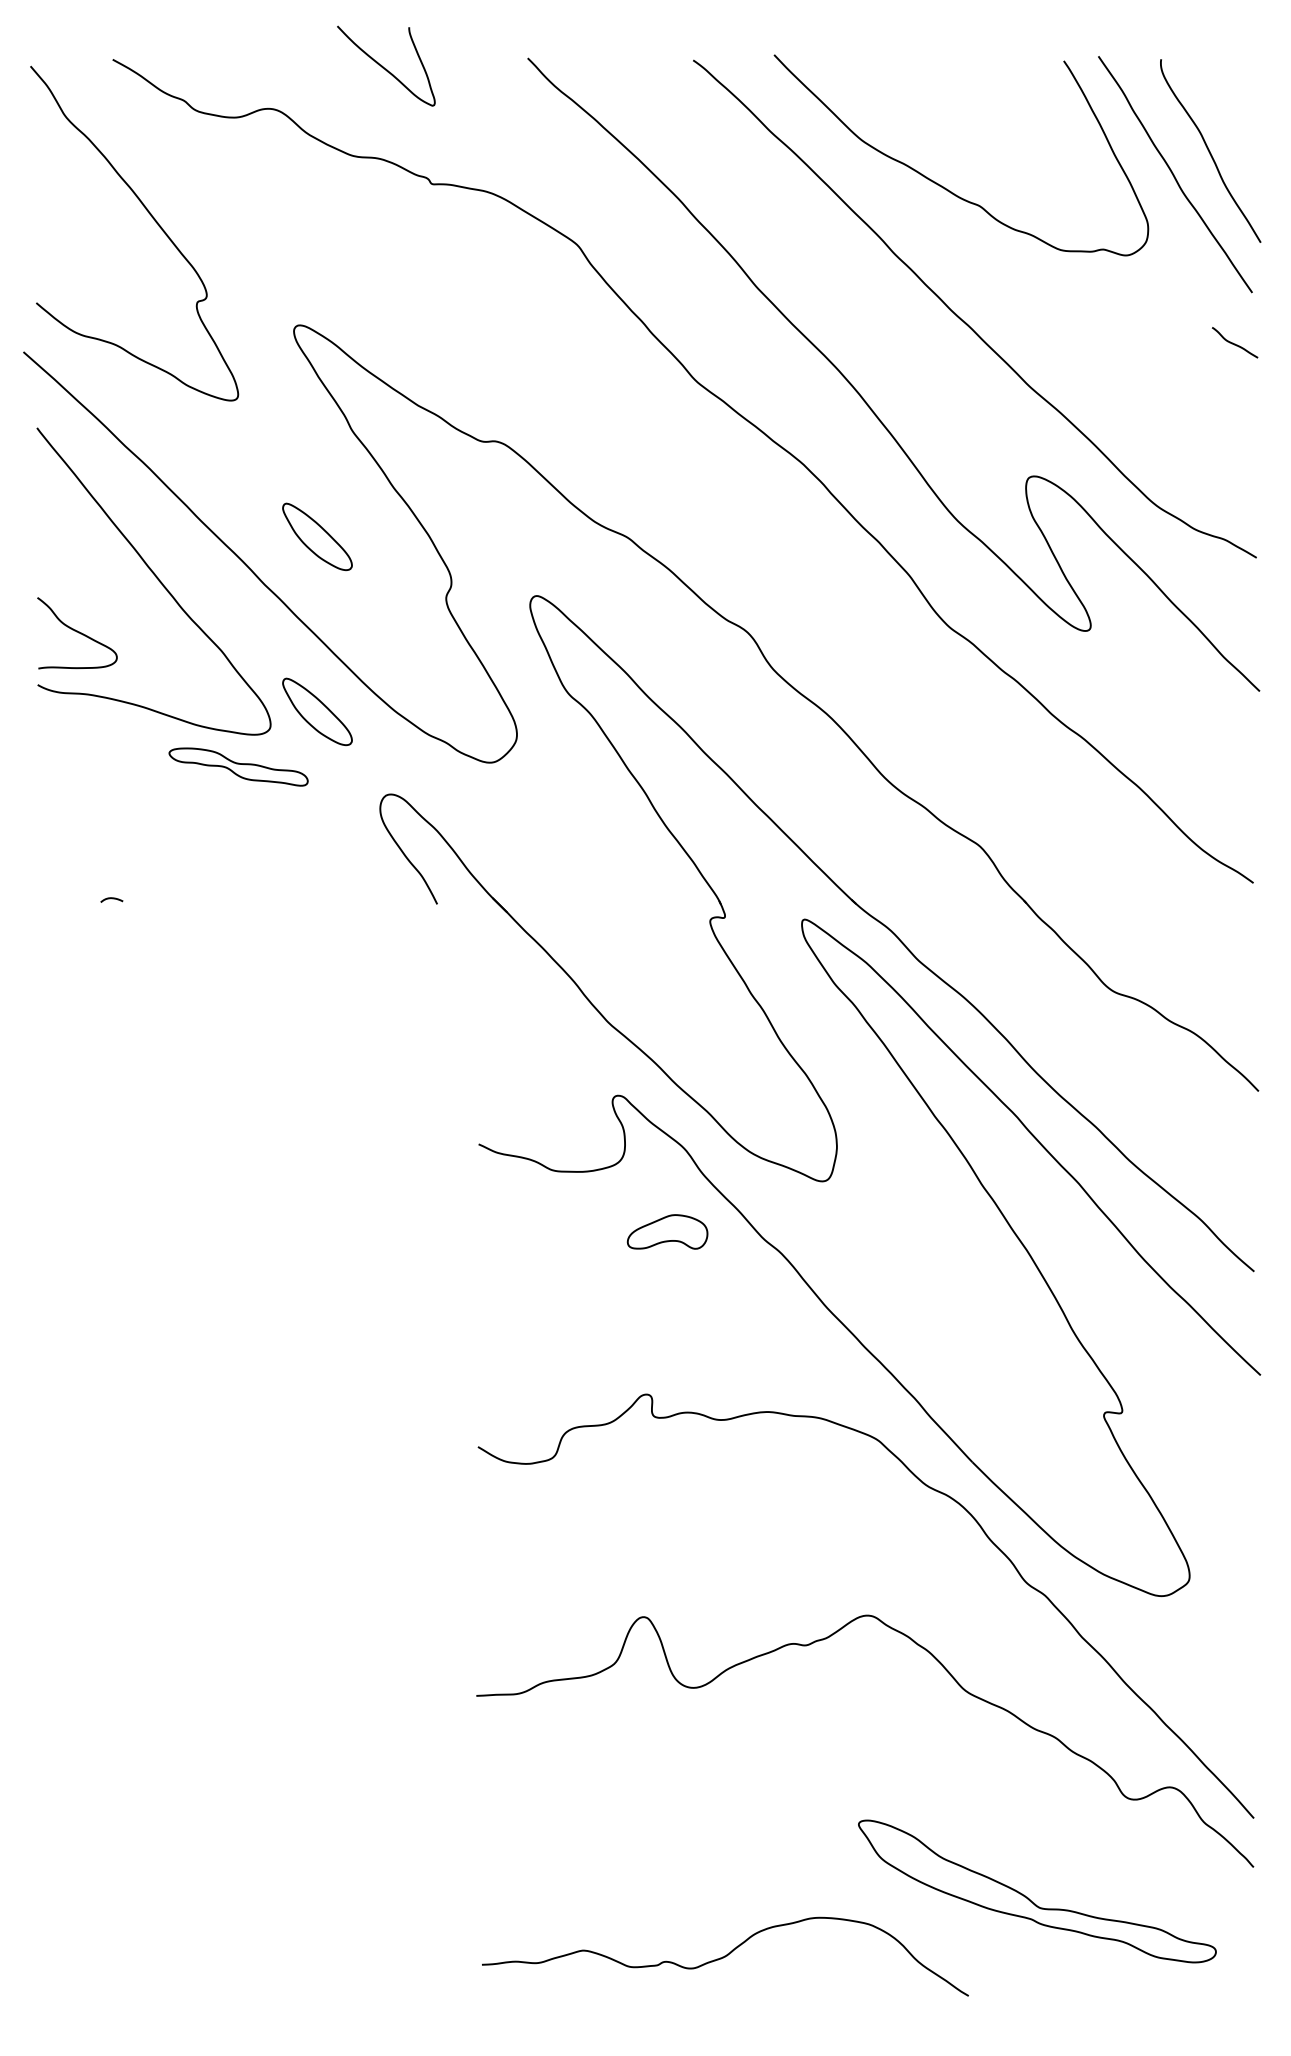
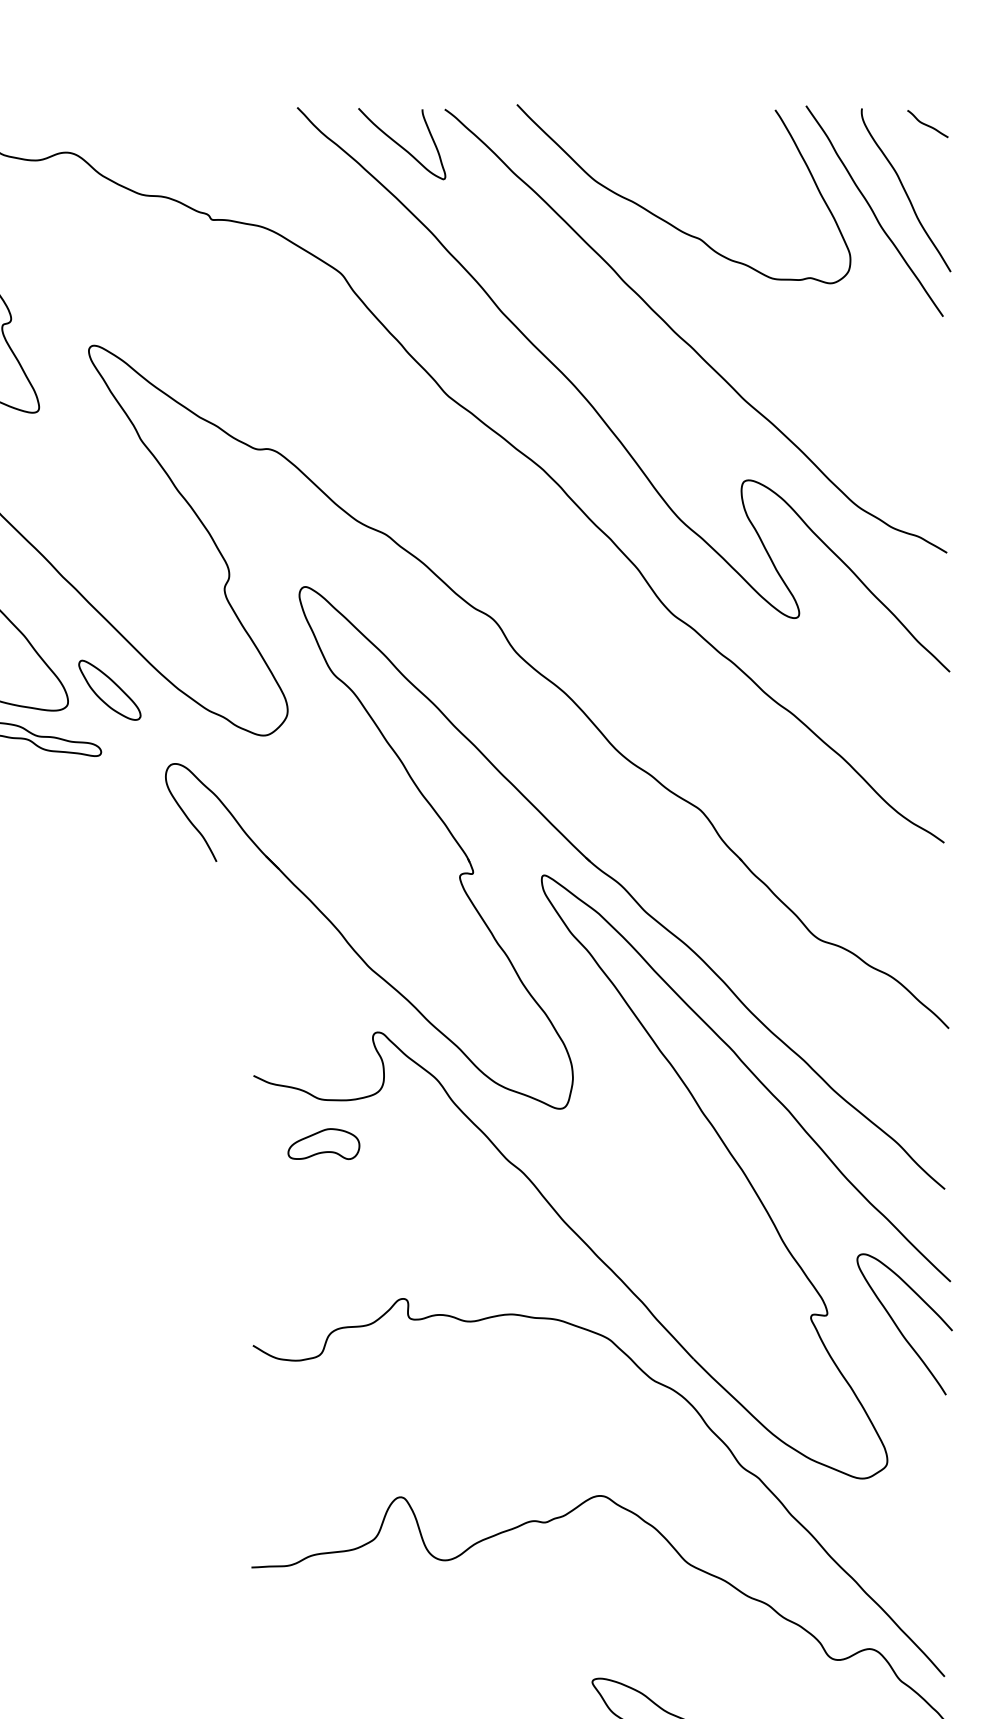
curve: (384, 67) -> (400, 145), moved
curve: (1235, 343) -> (928, 124), moved
part: (317, 536) -> (109, 533), removed
part: (667, 1231) -> (323, 1143), moved
curve: (1203, 1428) -> (899, 1329), added

